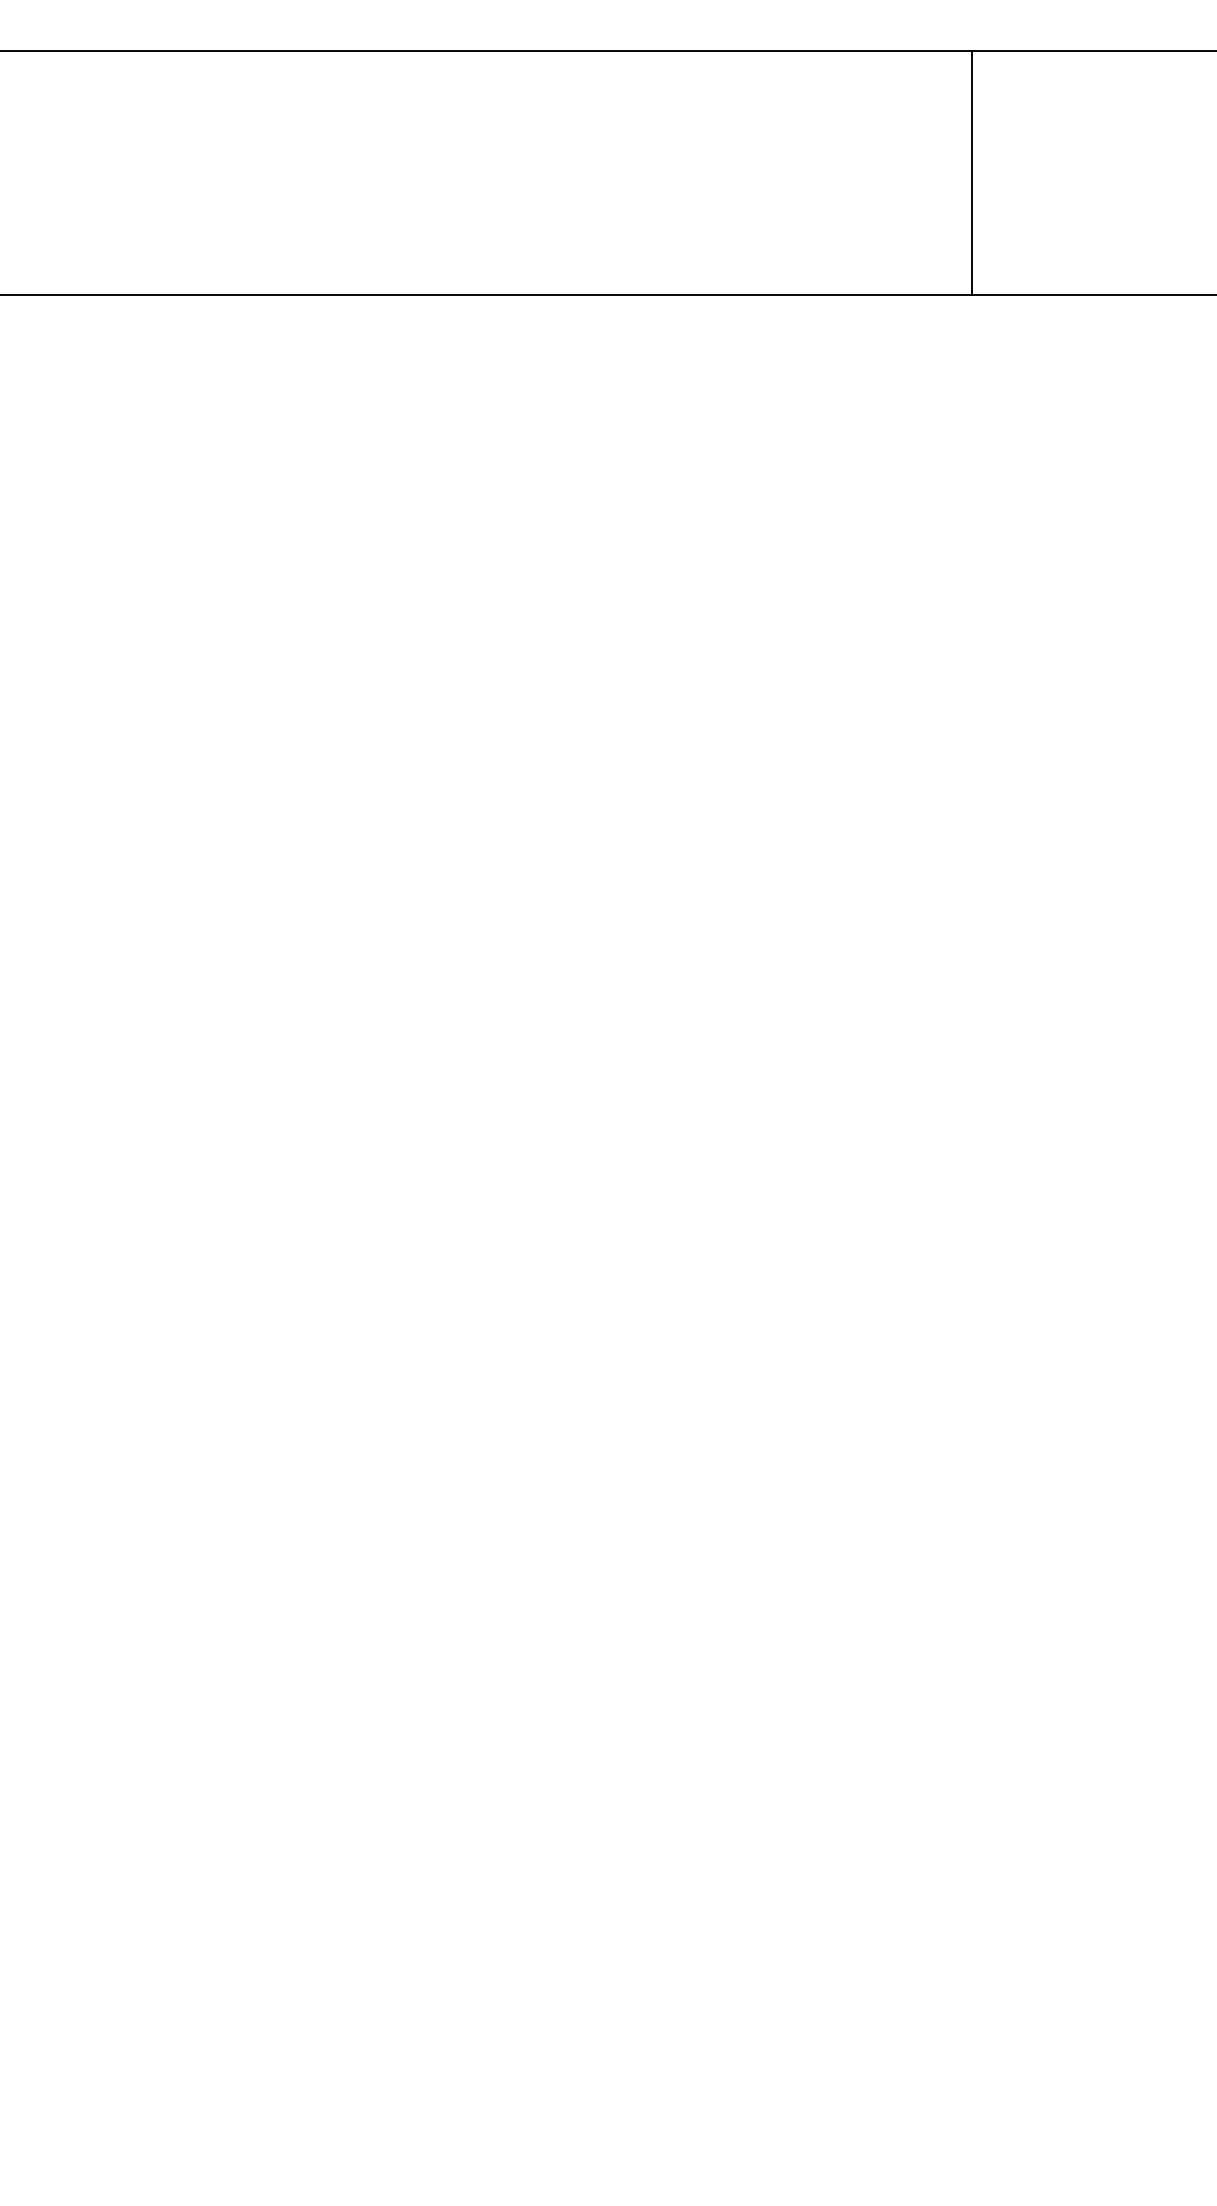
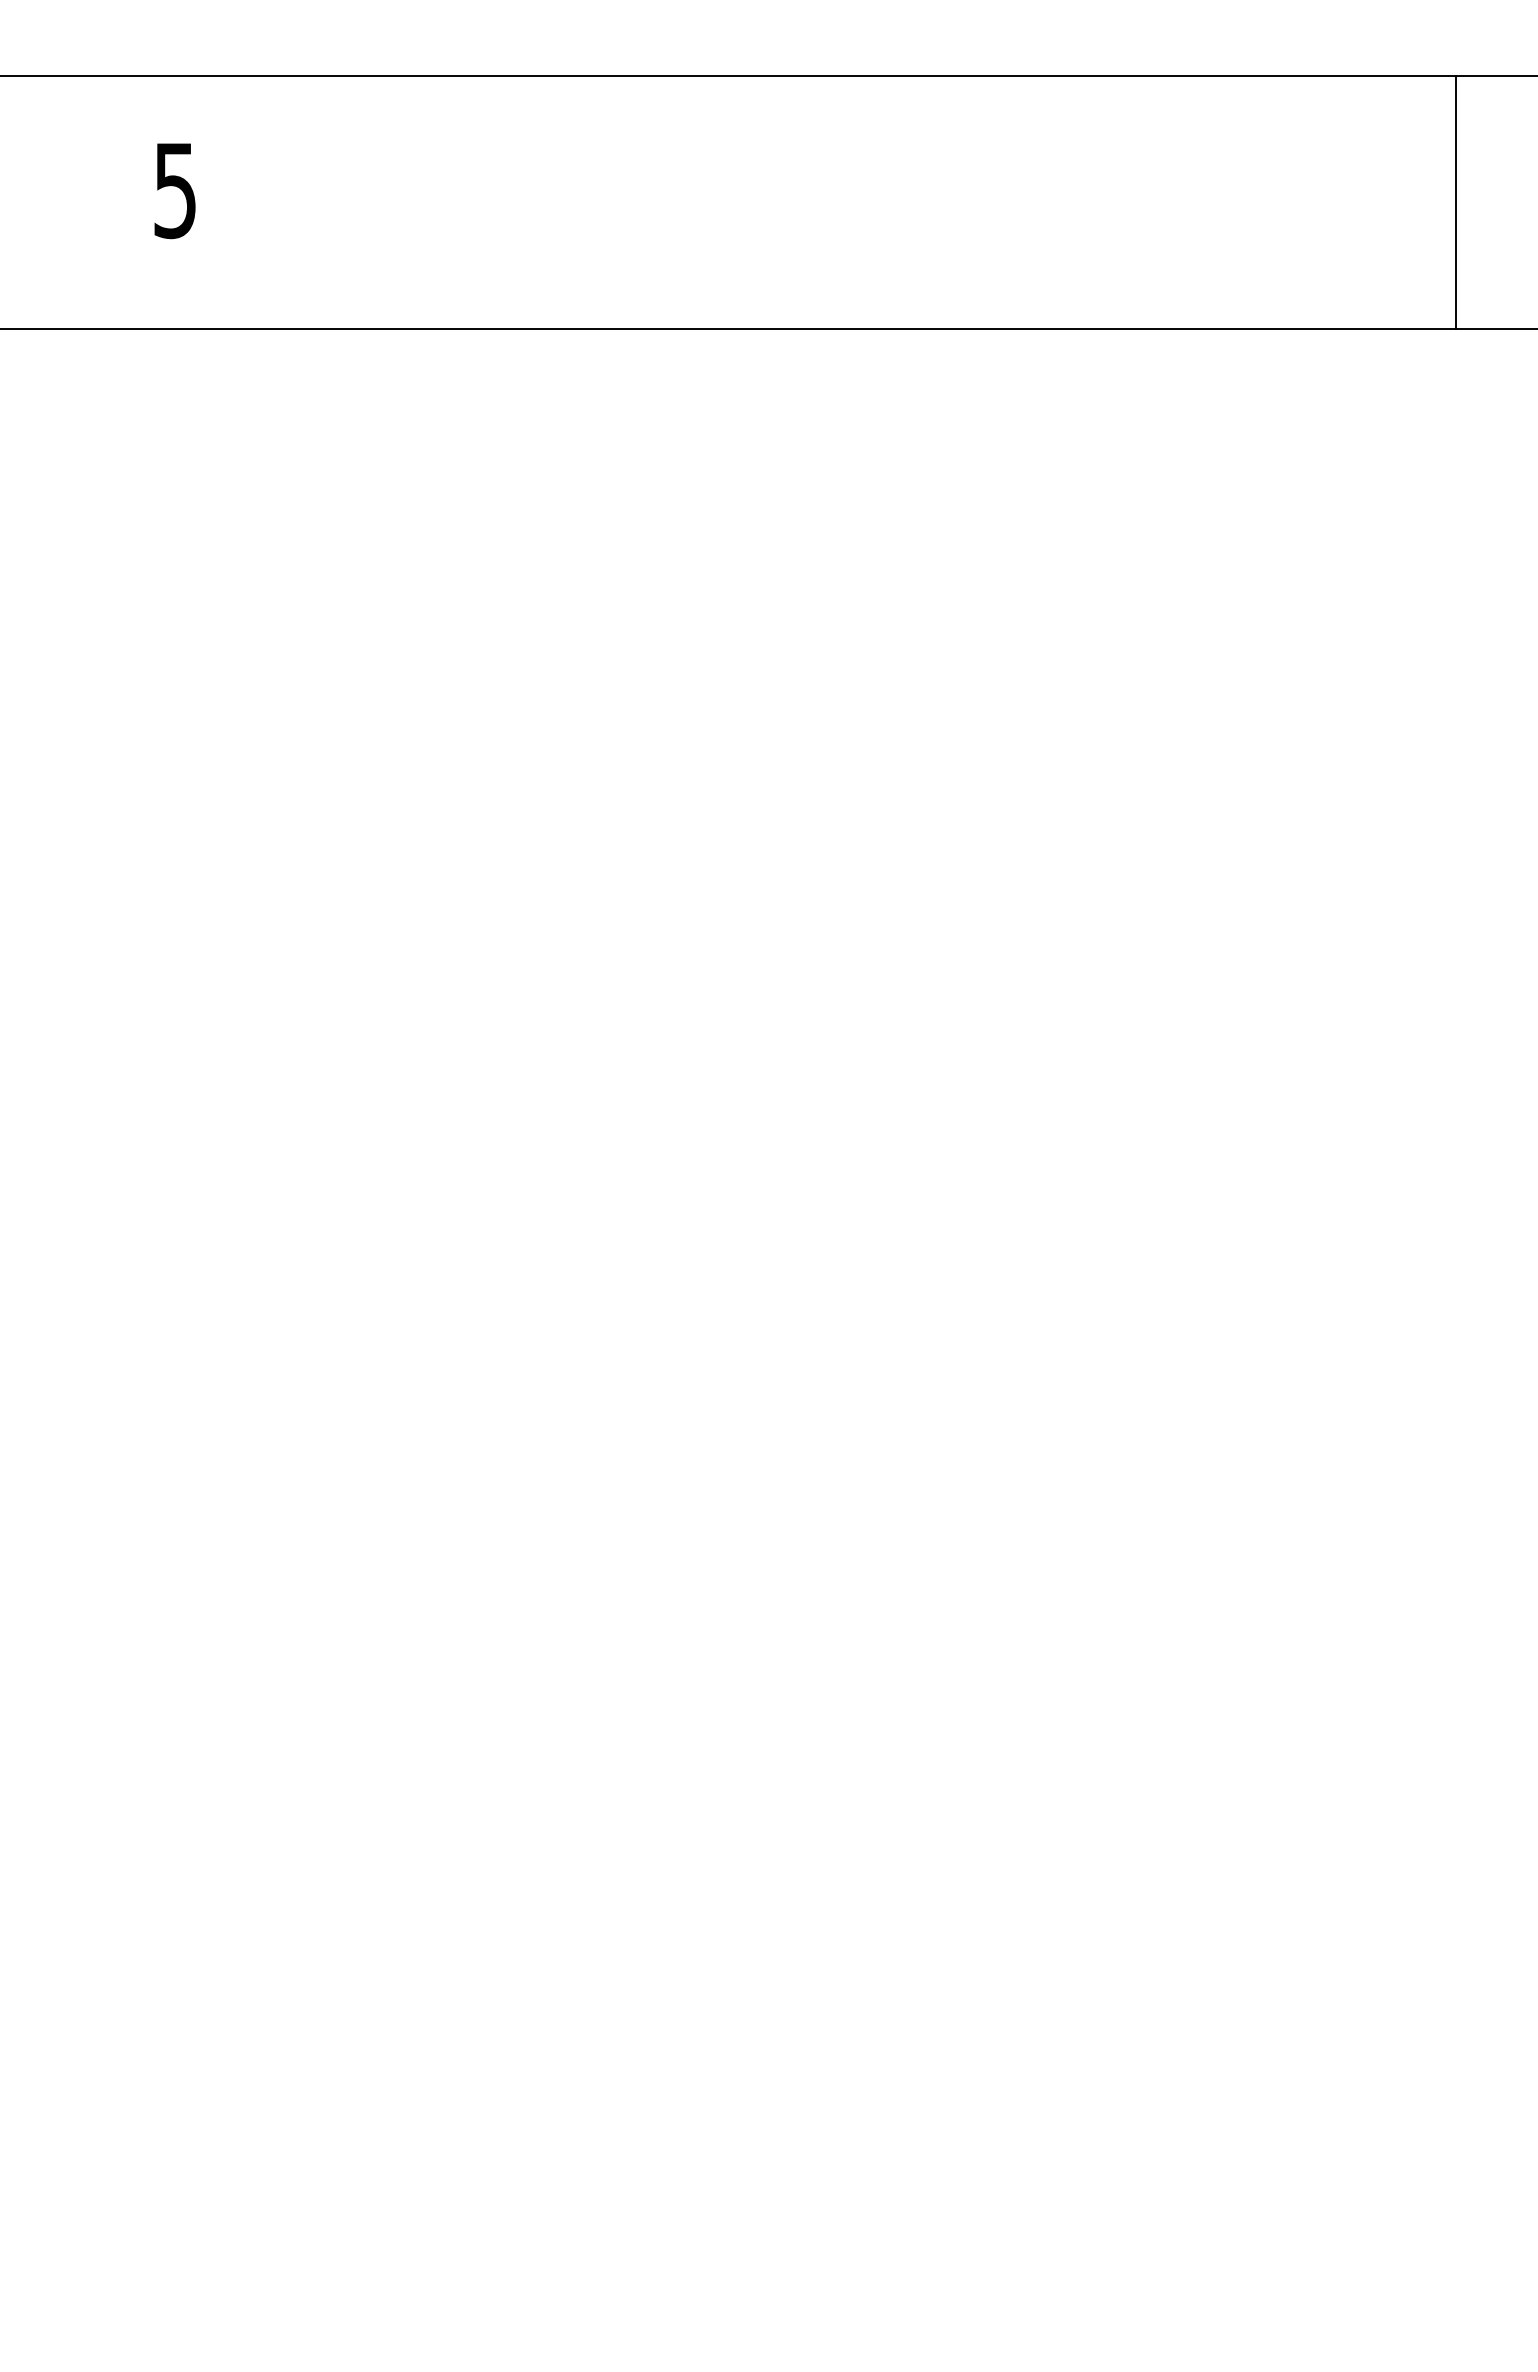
line: (972, 172) -> (1455, 202), moved

